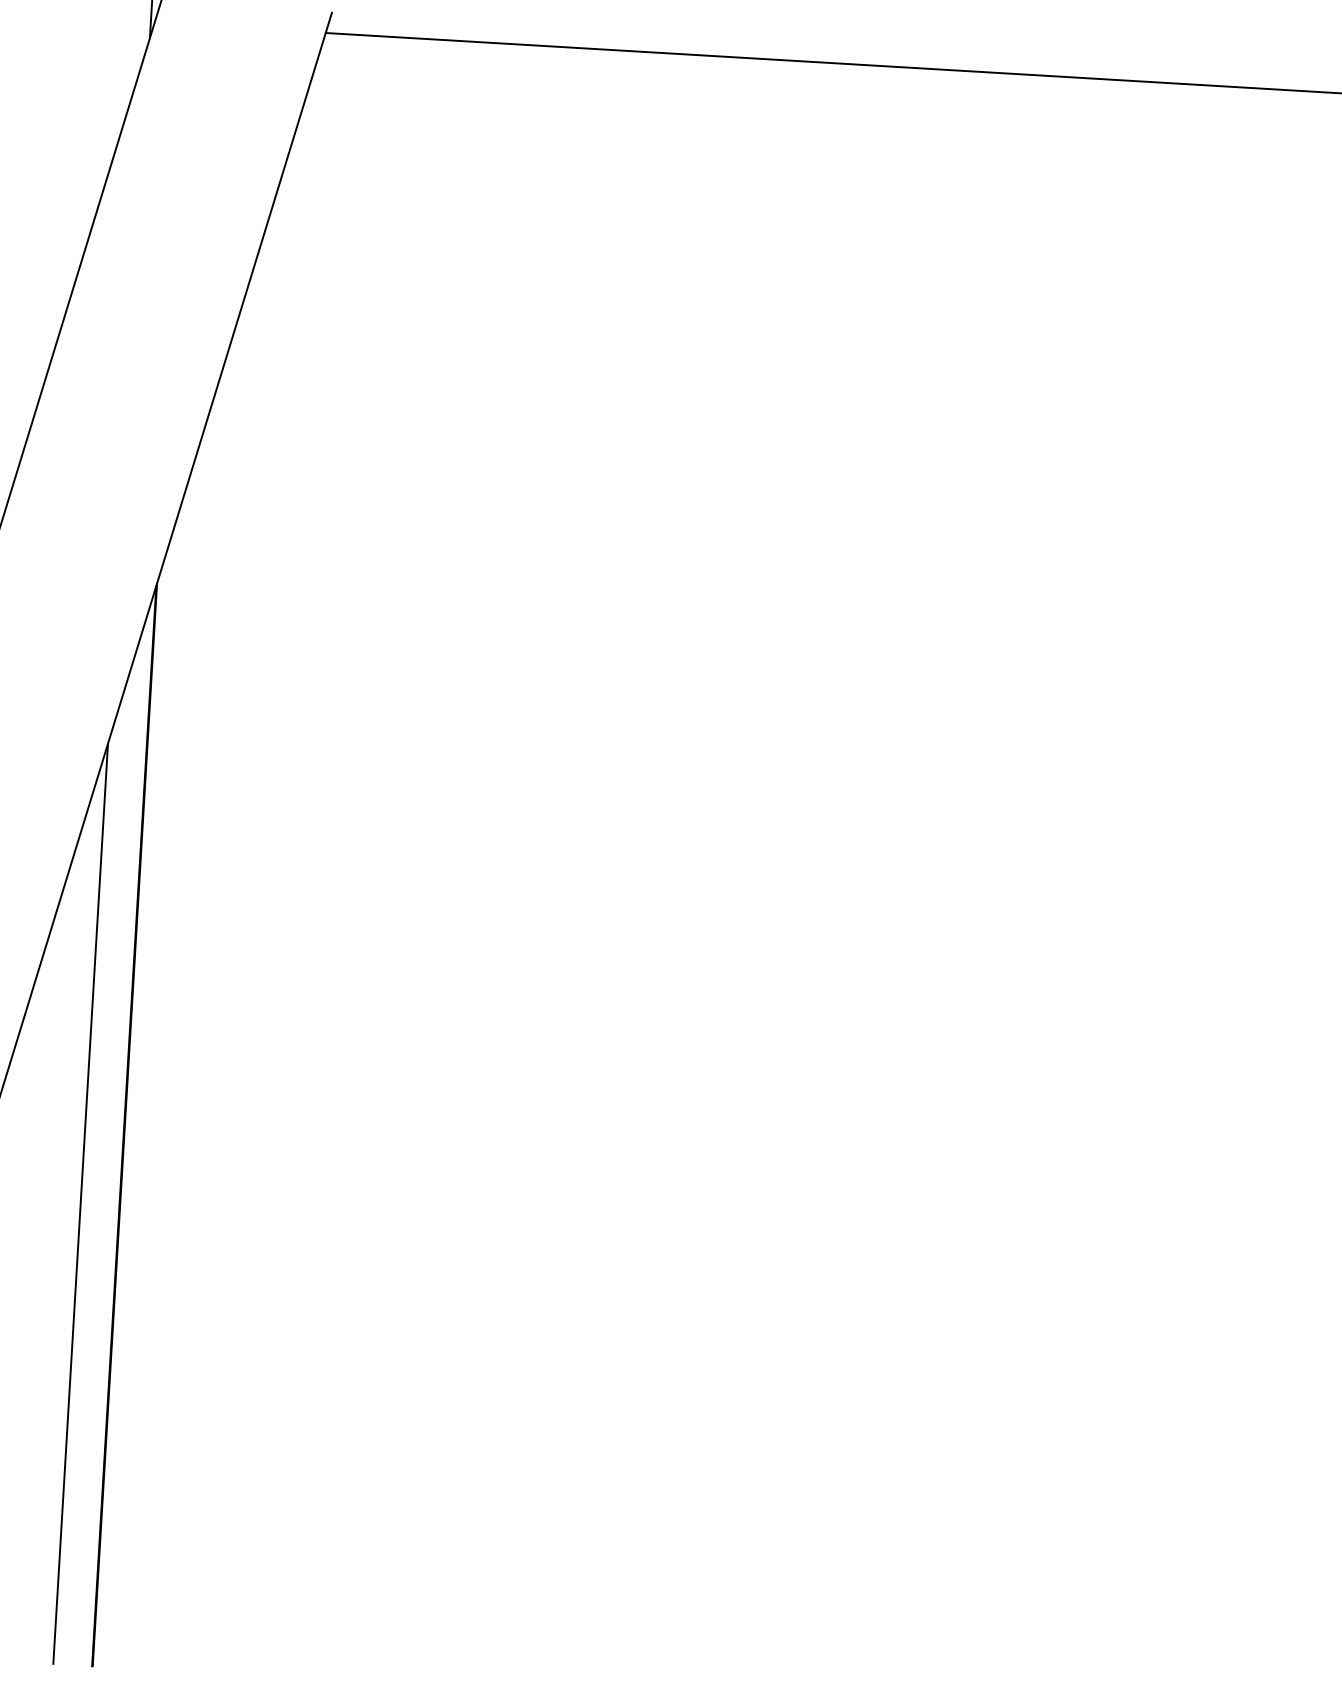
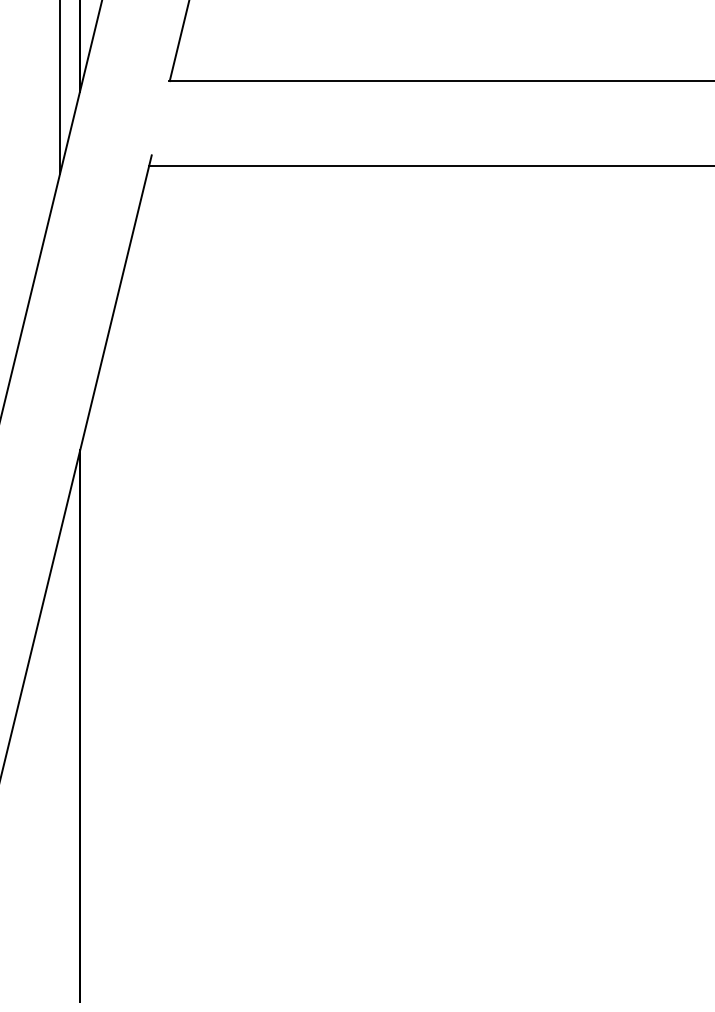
line: (81, 1203) -> (60, 767), removed

